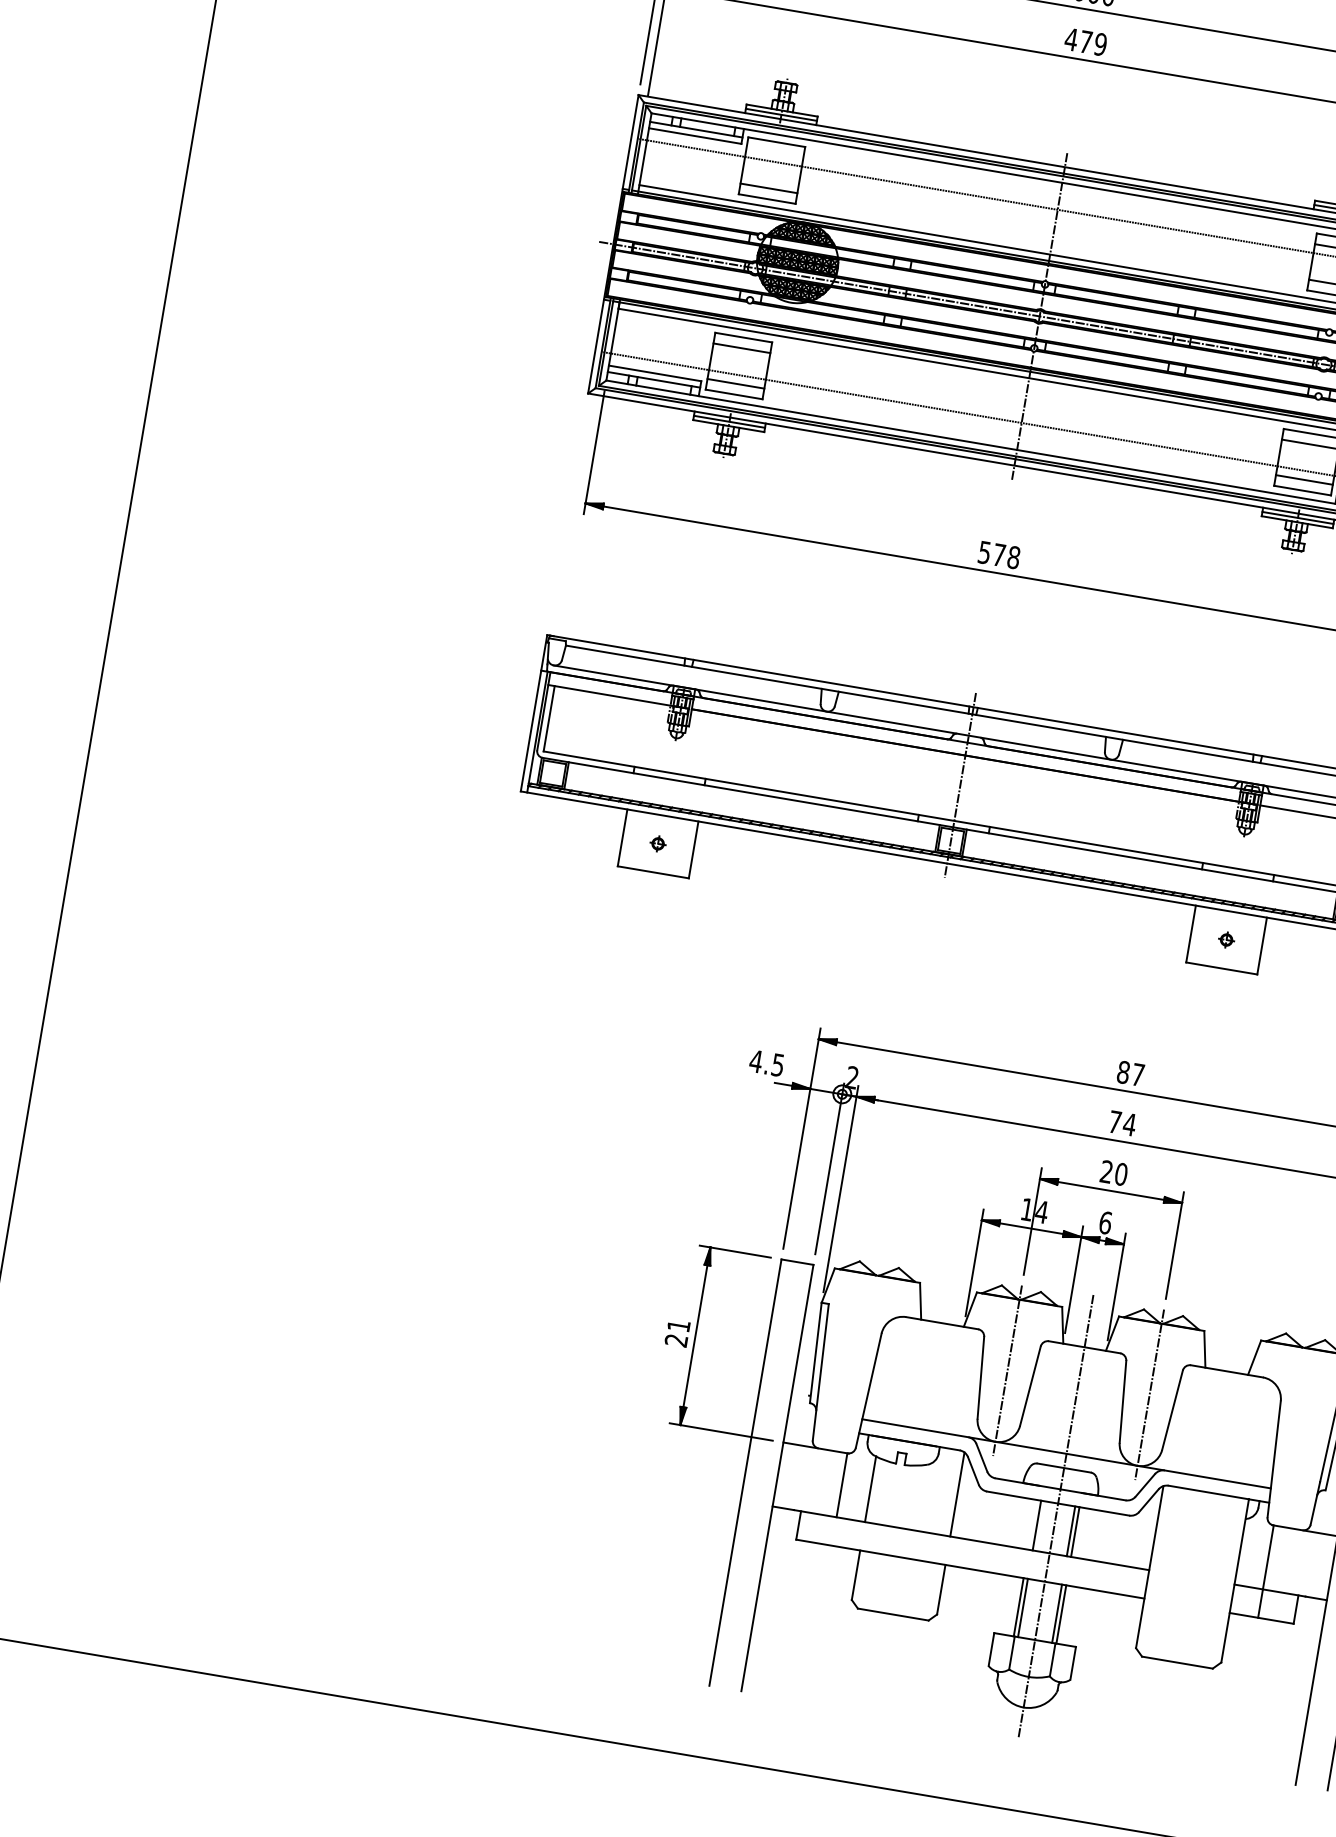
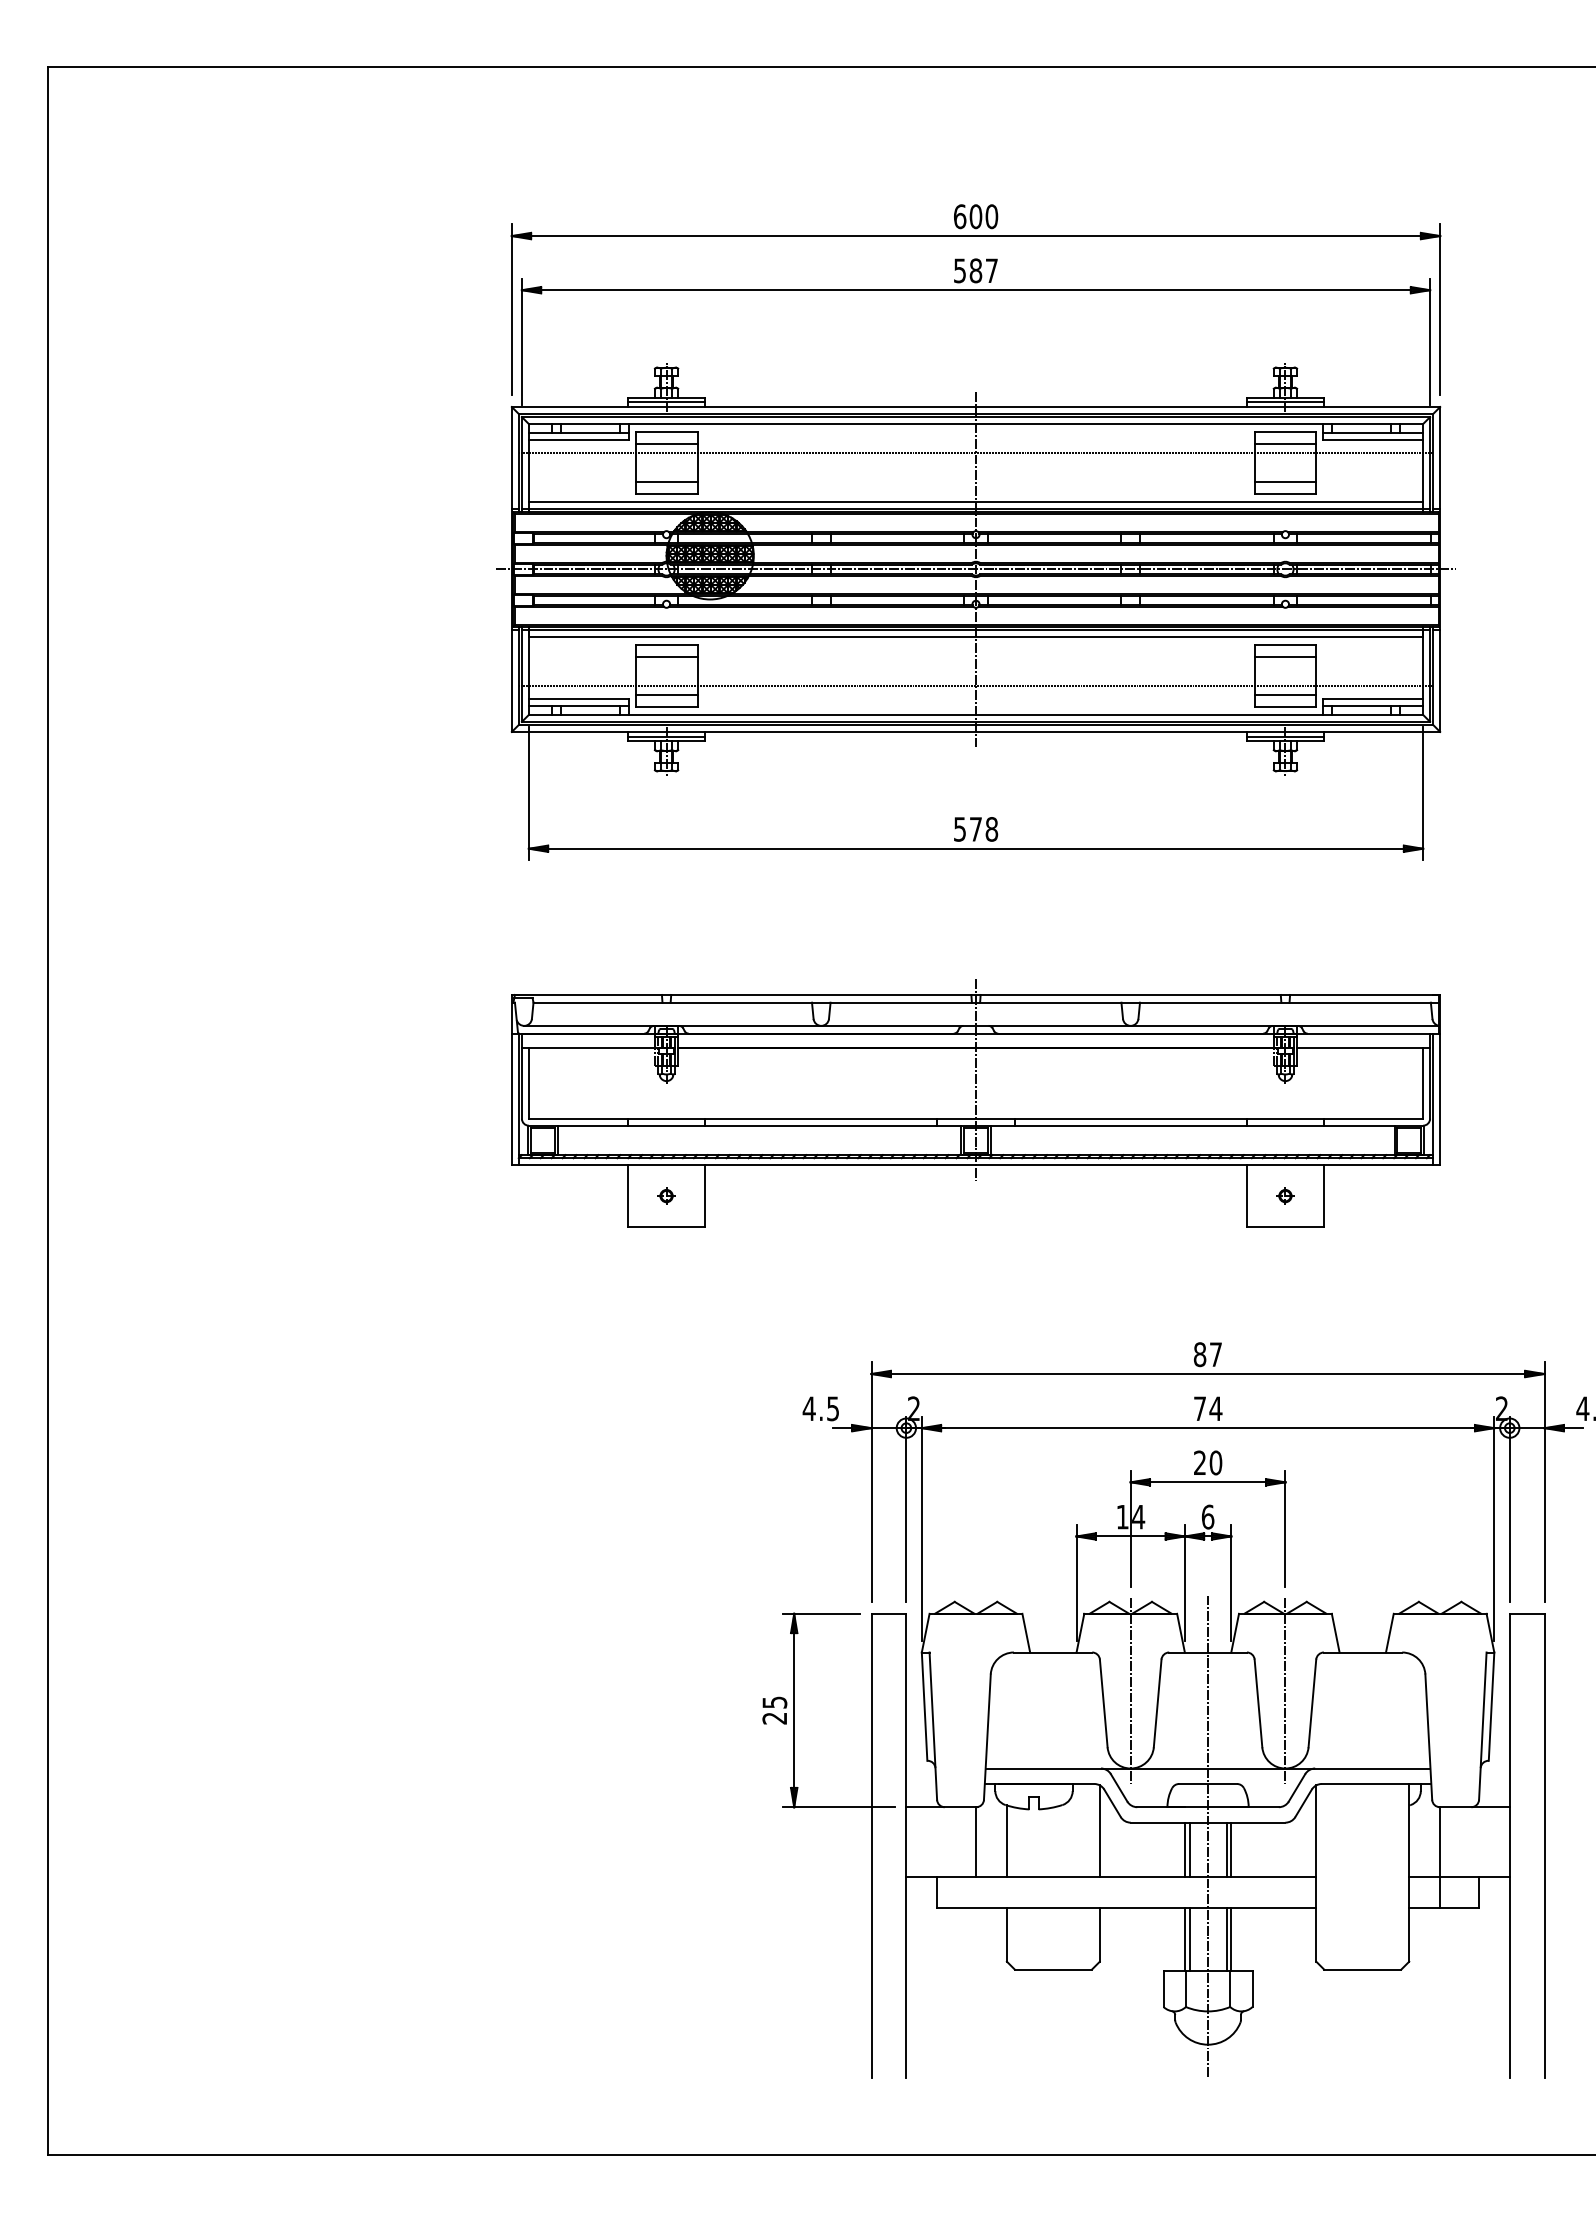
text: (1085, 41) -> (975, 270), 479 -> 587
line: (774, 152) -> (666, 443), added
text: (678, 1325) -> (774, 1702), 21 -> 25
line: (1032, 1524) -> (1184, 1849), added

